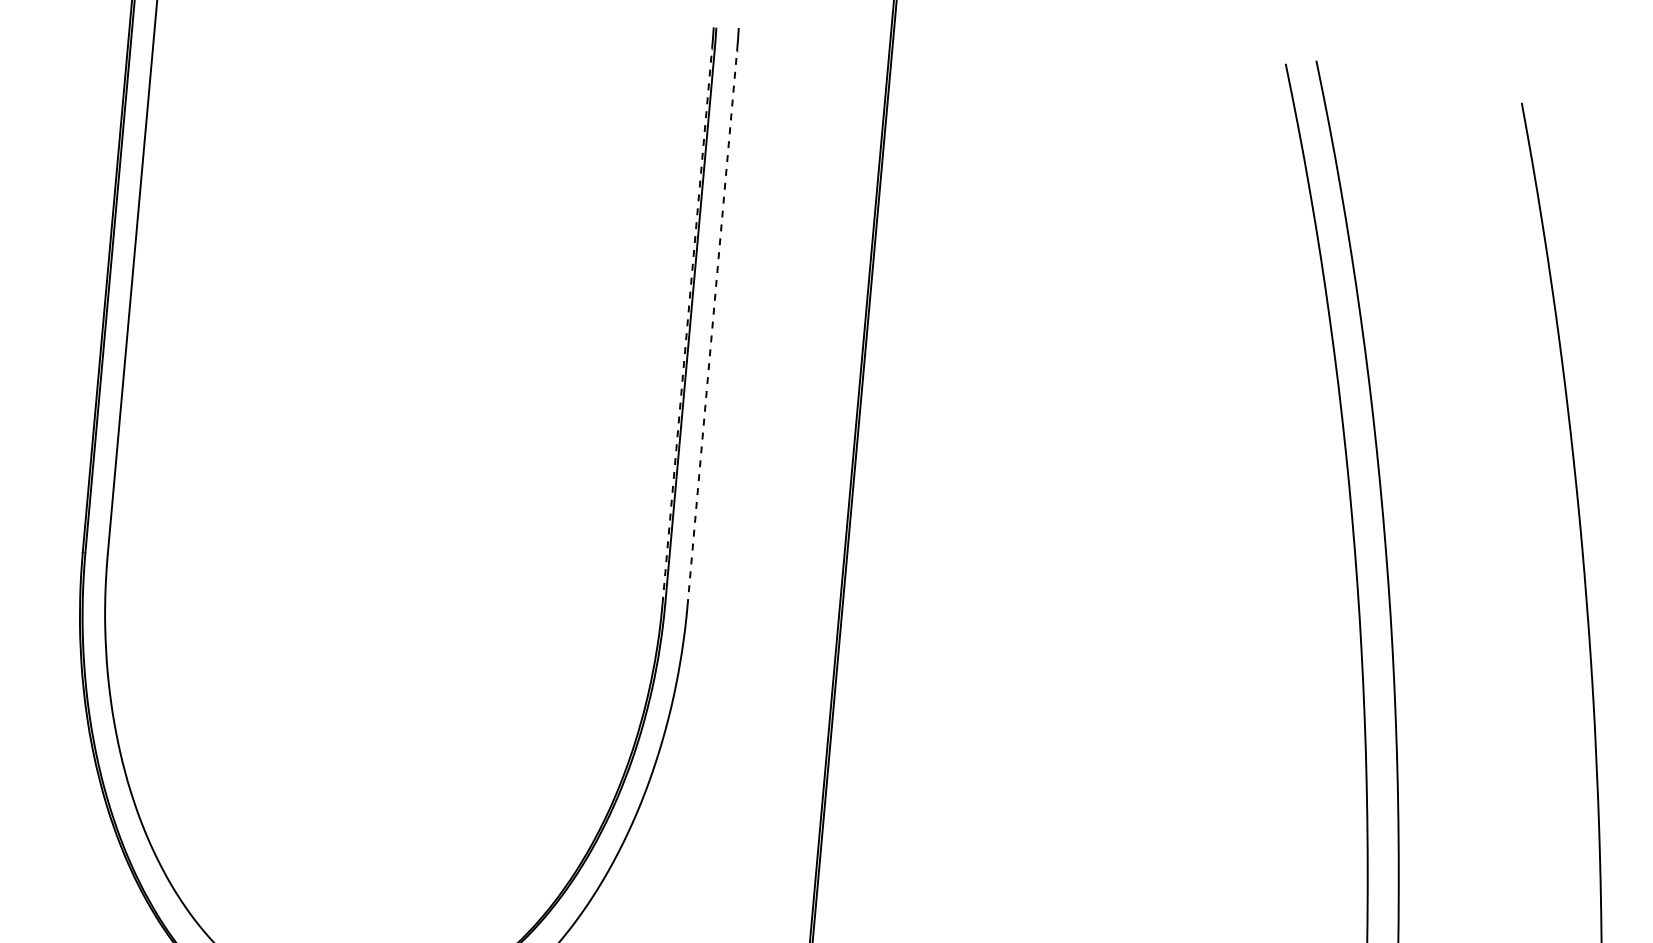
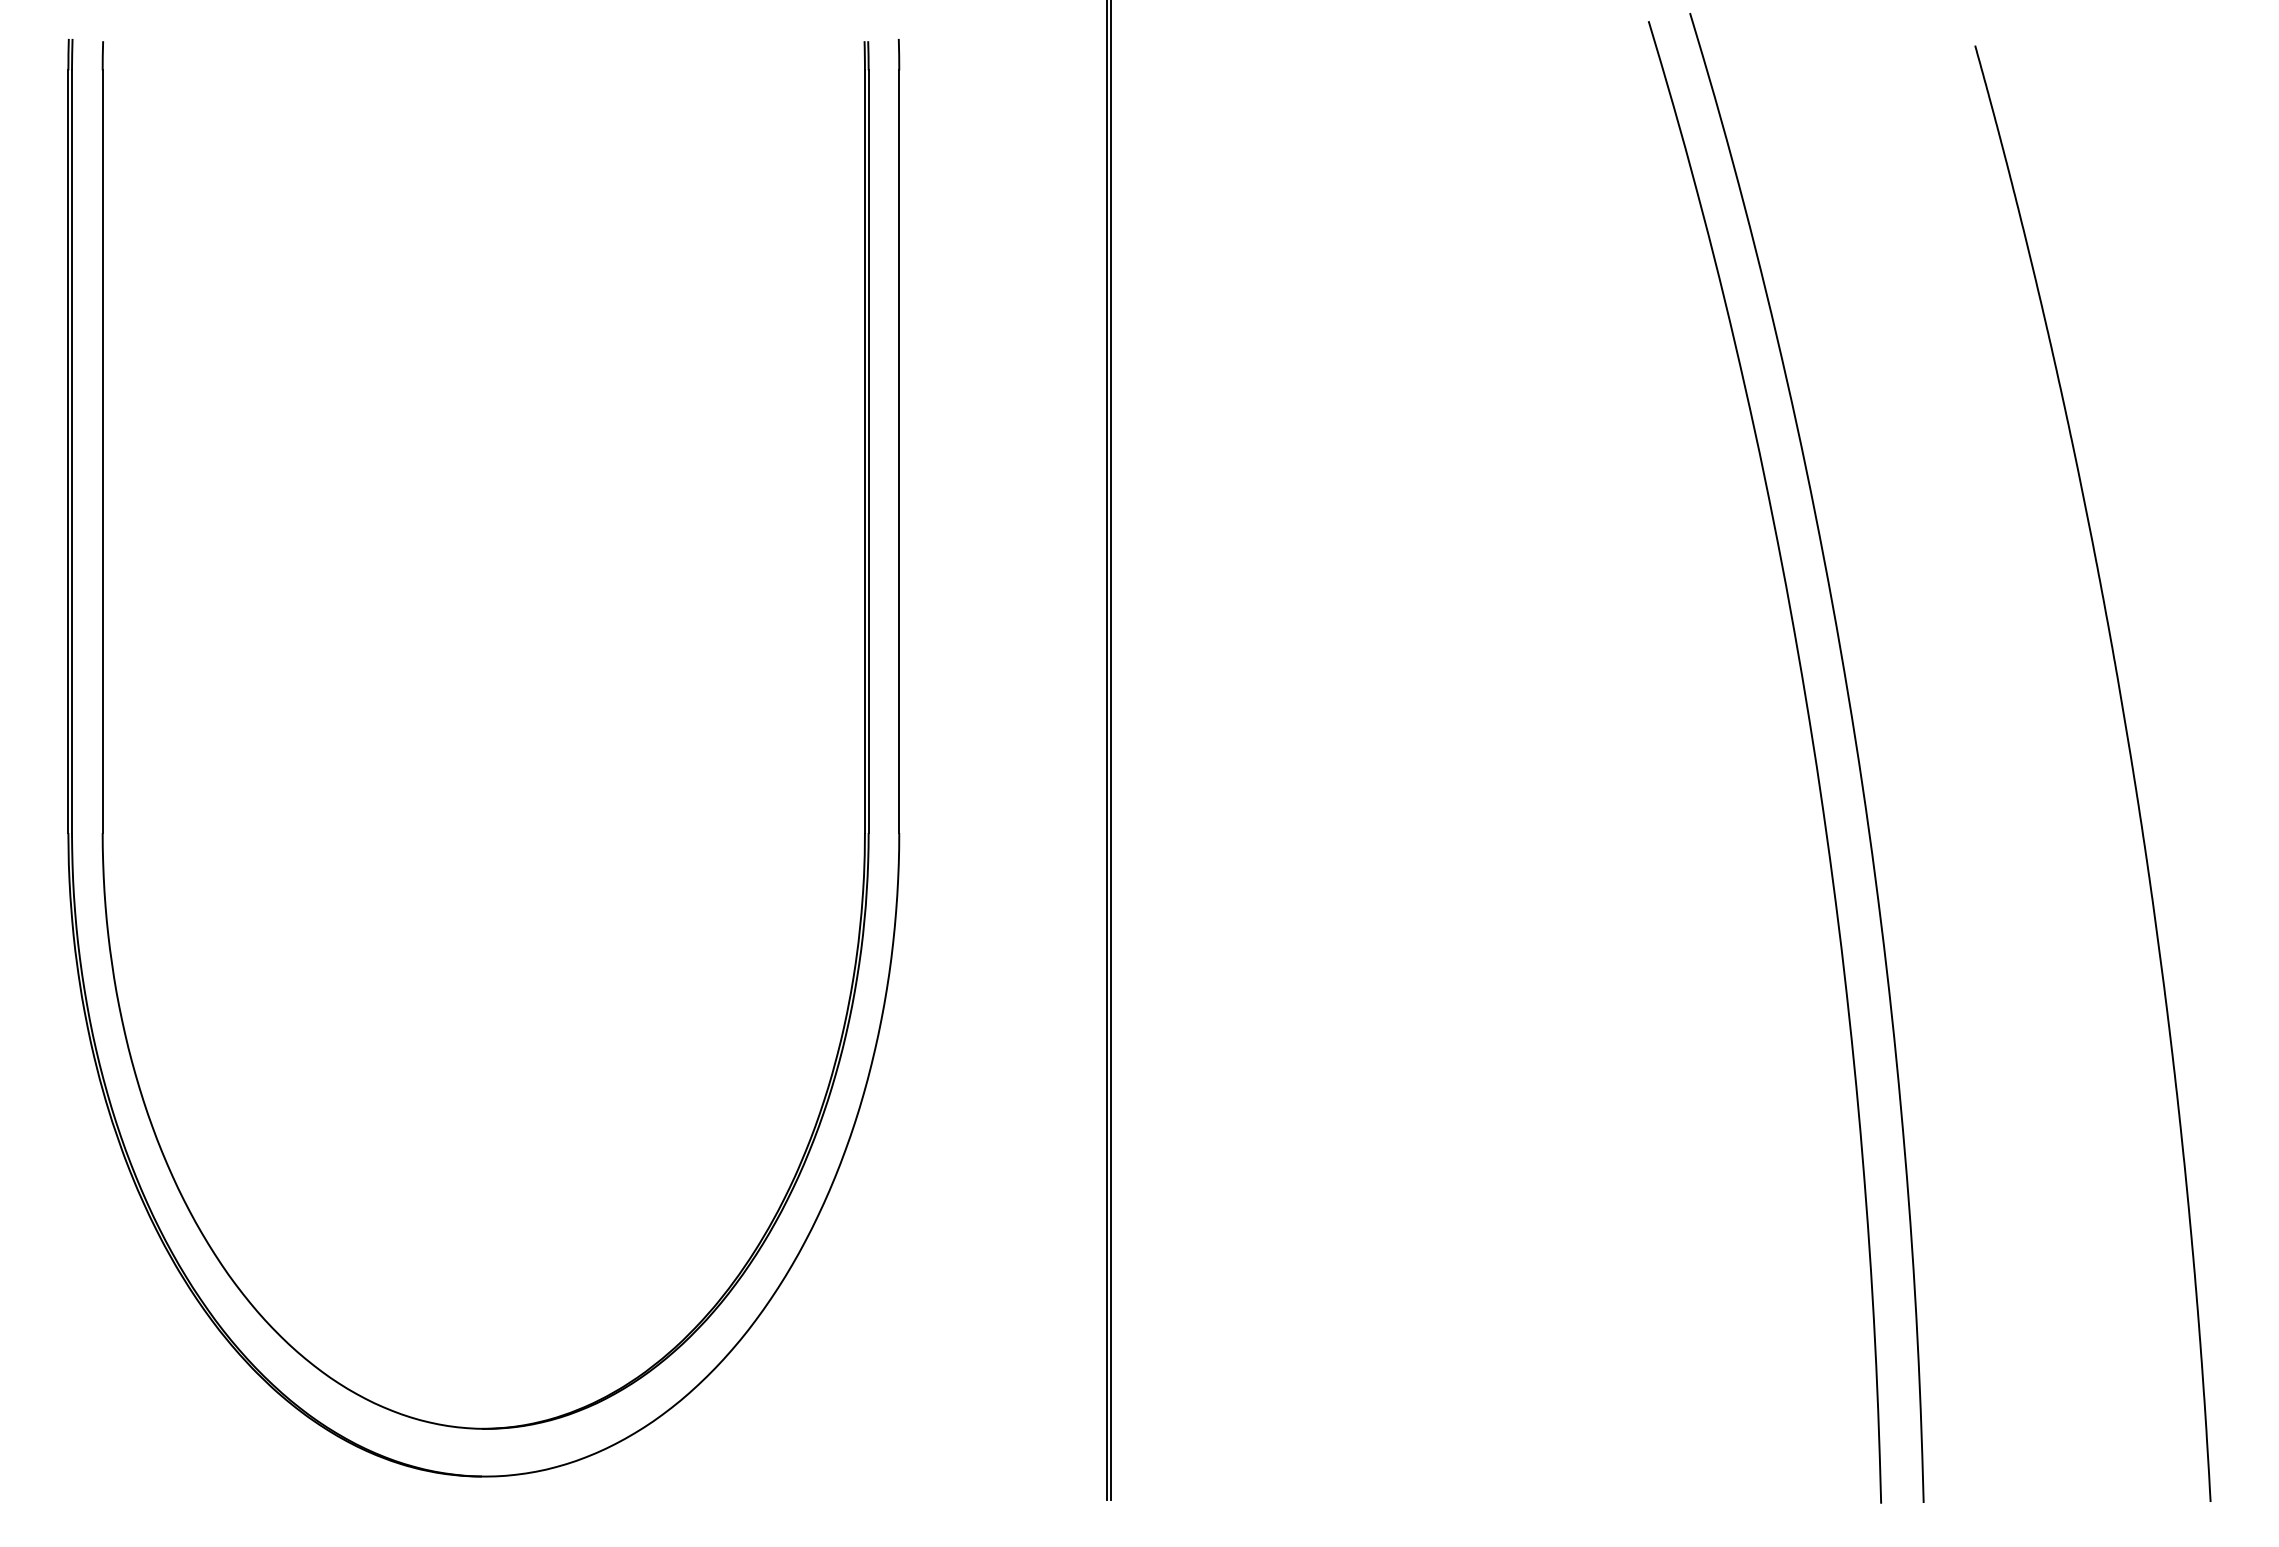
line: (687, 326) -> (864, 451), dashed -> solid
line: (712, 328) -> (899, 451), dashed -> solid

